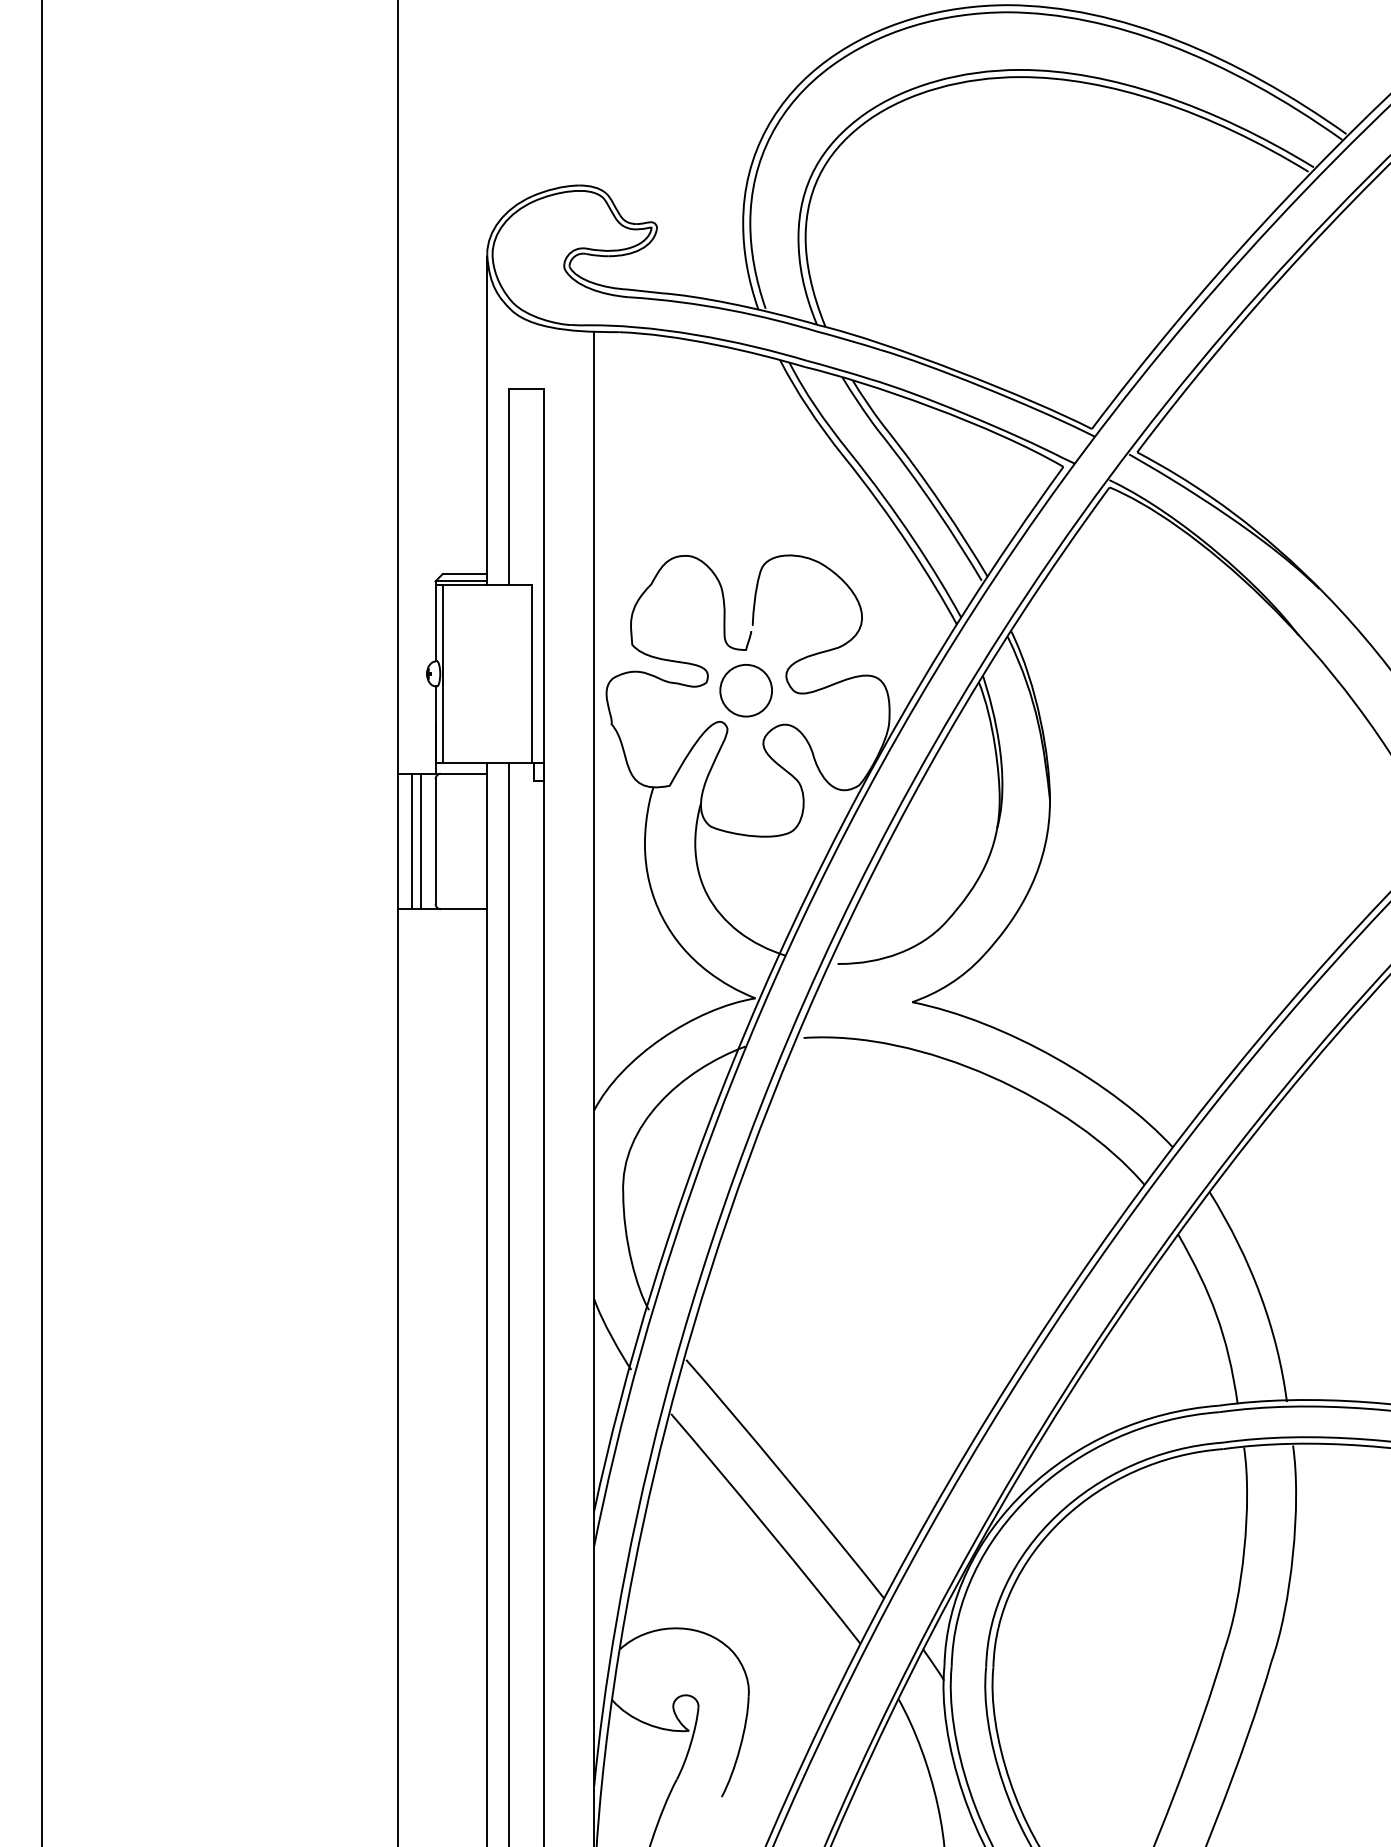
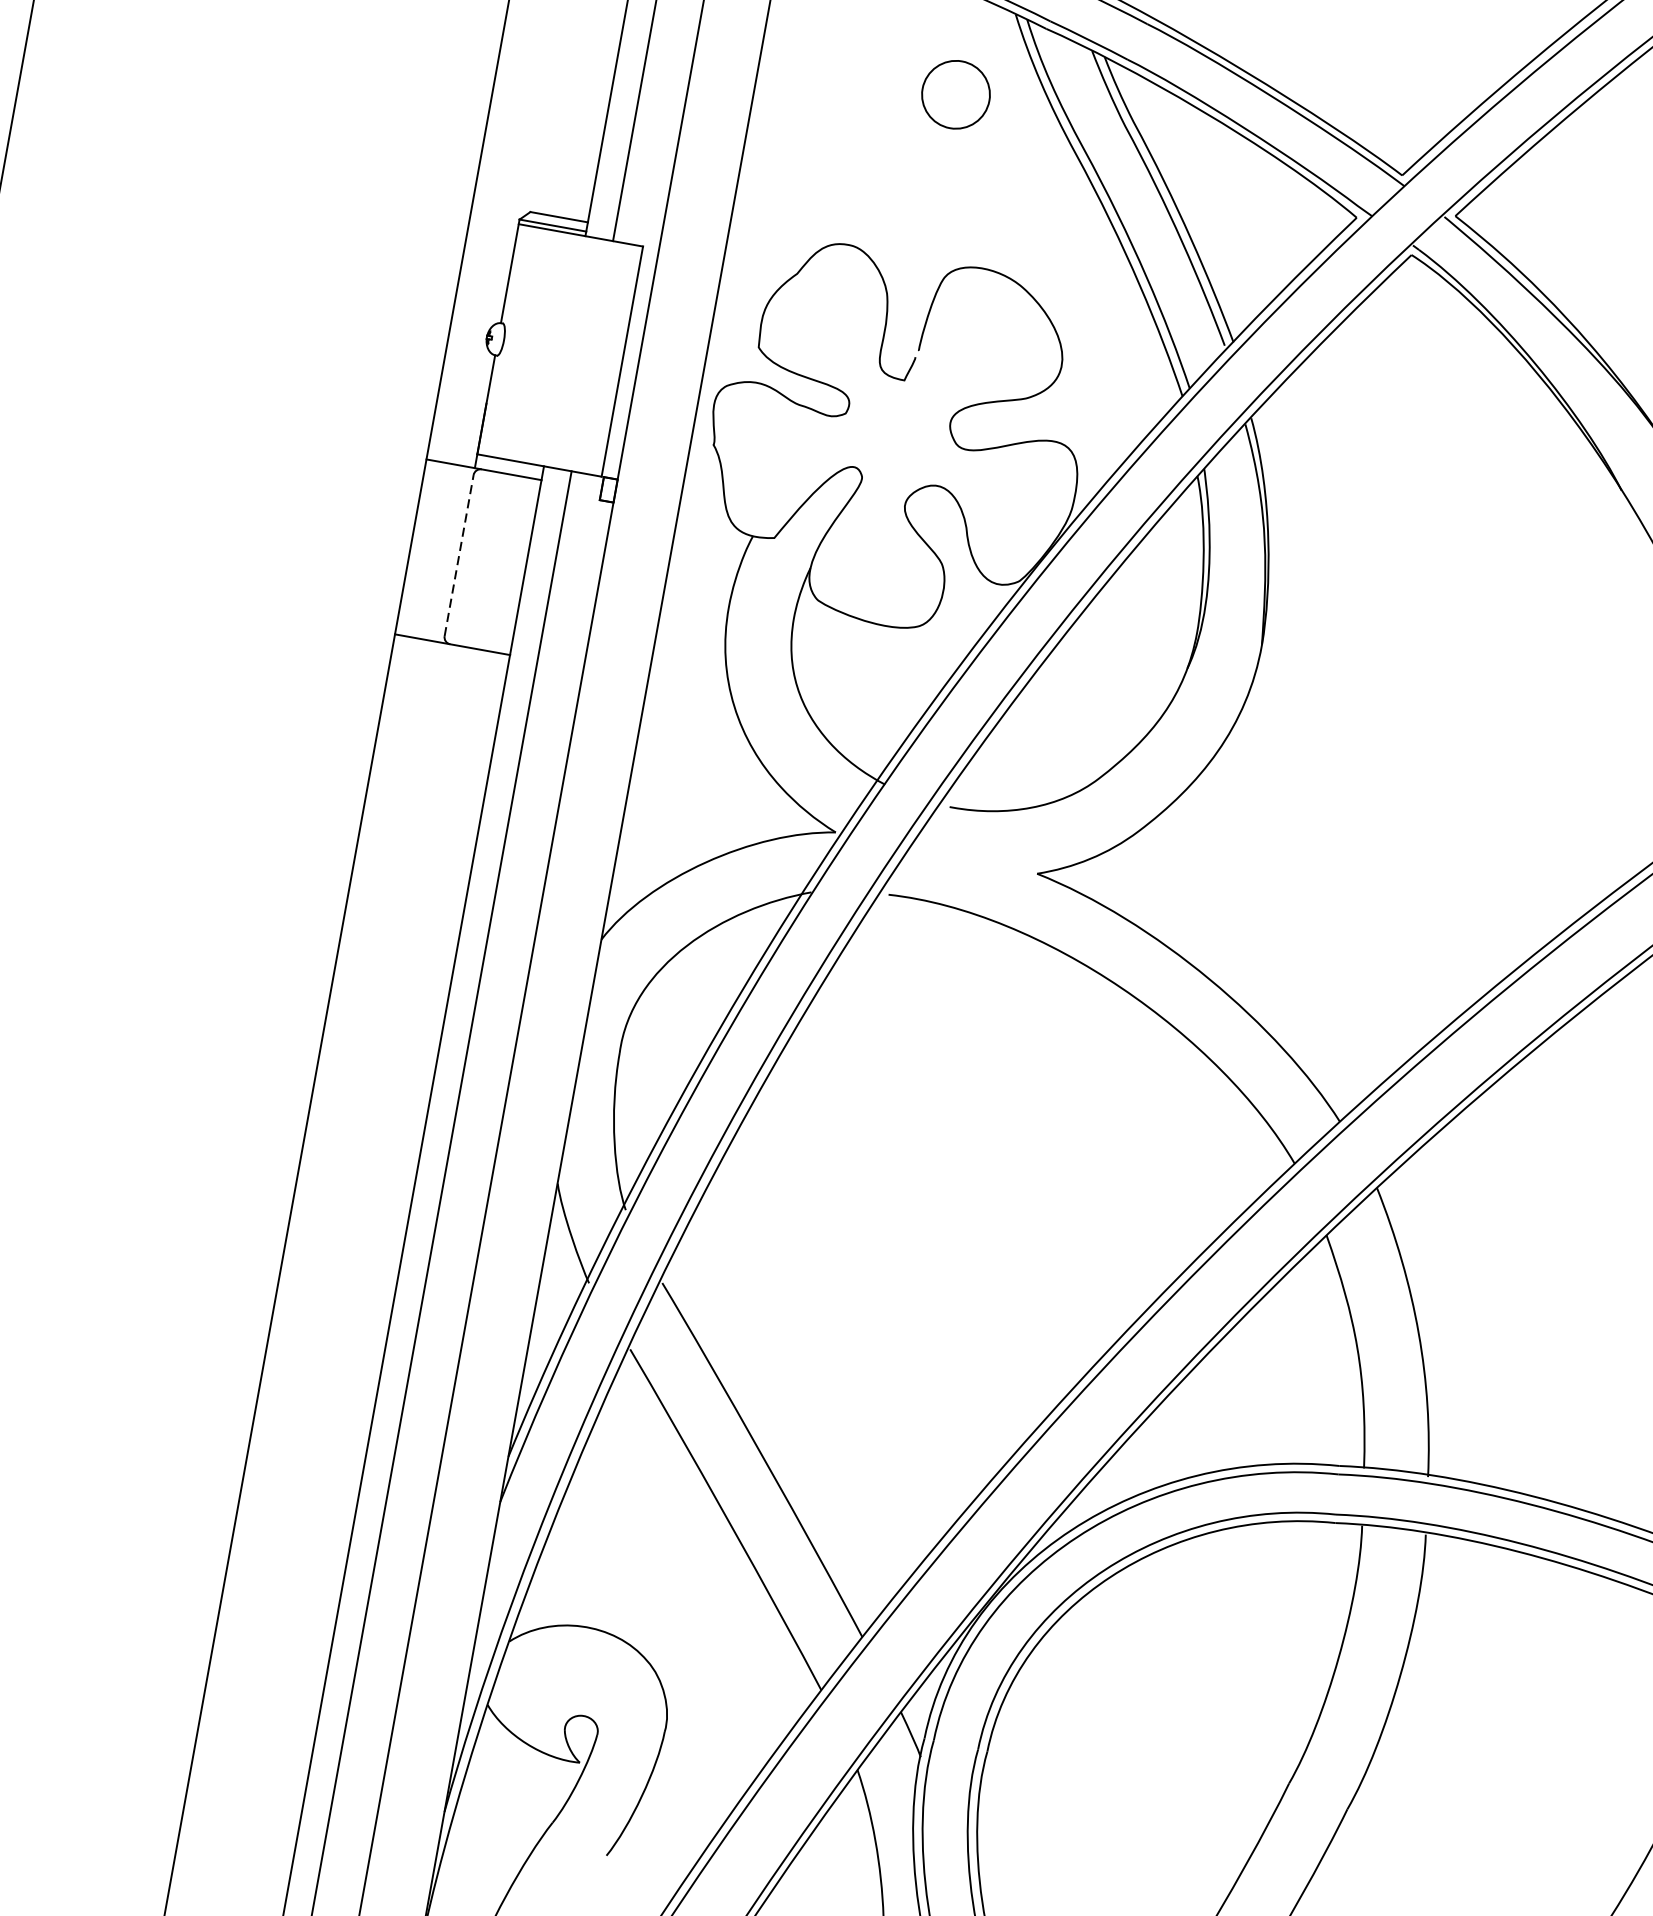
line: (442, 673) -> (507, 340), removed
part: (745, 690) -> (955, 94), moved
line: (412, 841) -> (429, 550), removed
line: (421, 841) -> (440, 552), removed
line: (435, 841) -> (458, 555), solid -> dashed

